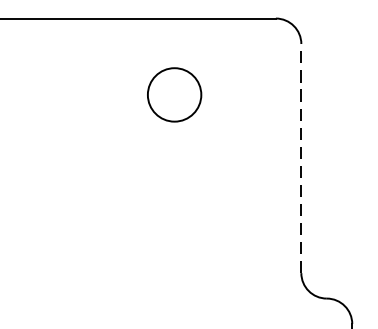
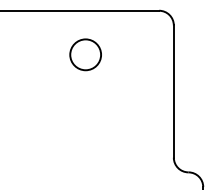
circle: (174, 94) -> (85, 54), moved
line: (300, 158) -> (173, 91), dashed -> solid

